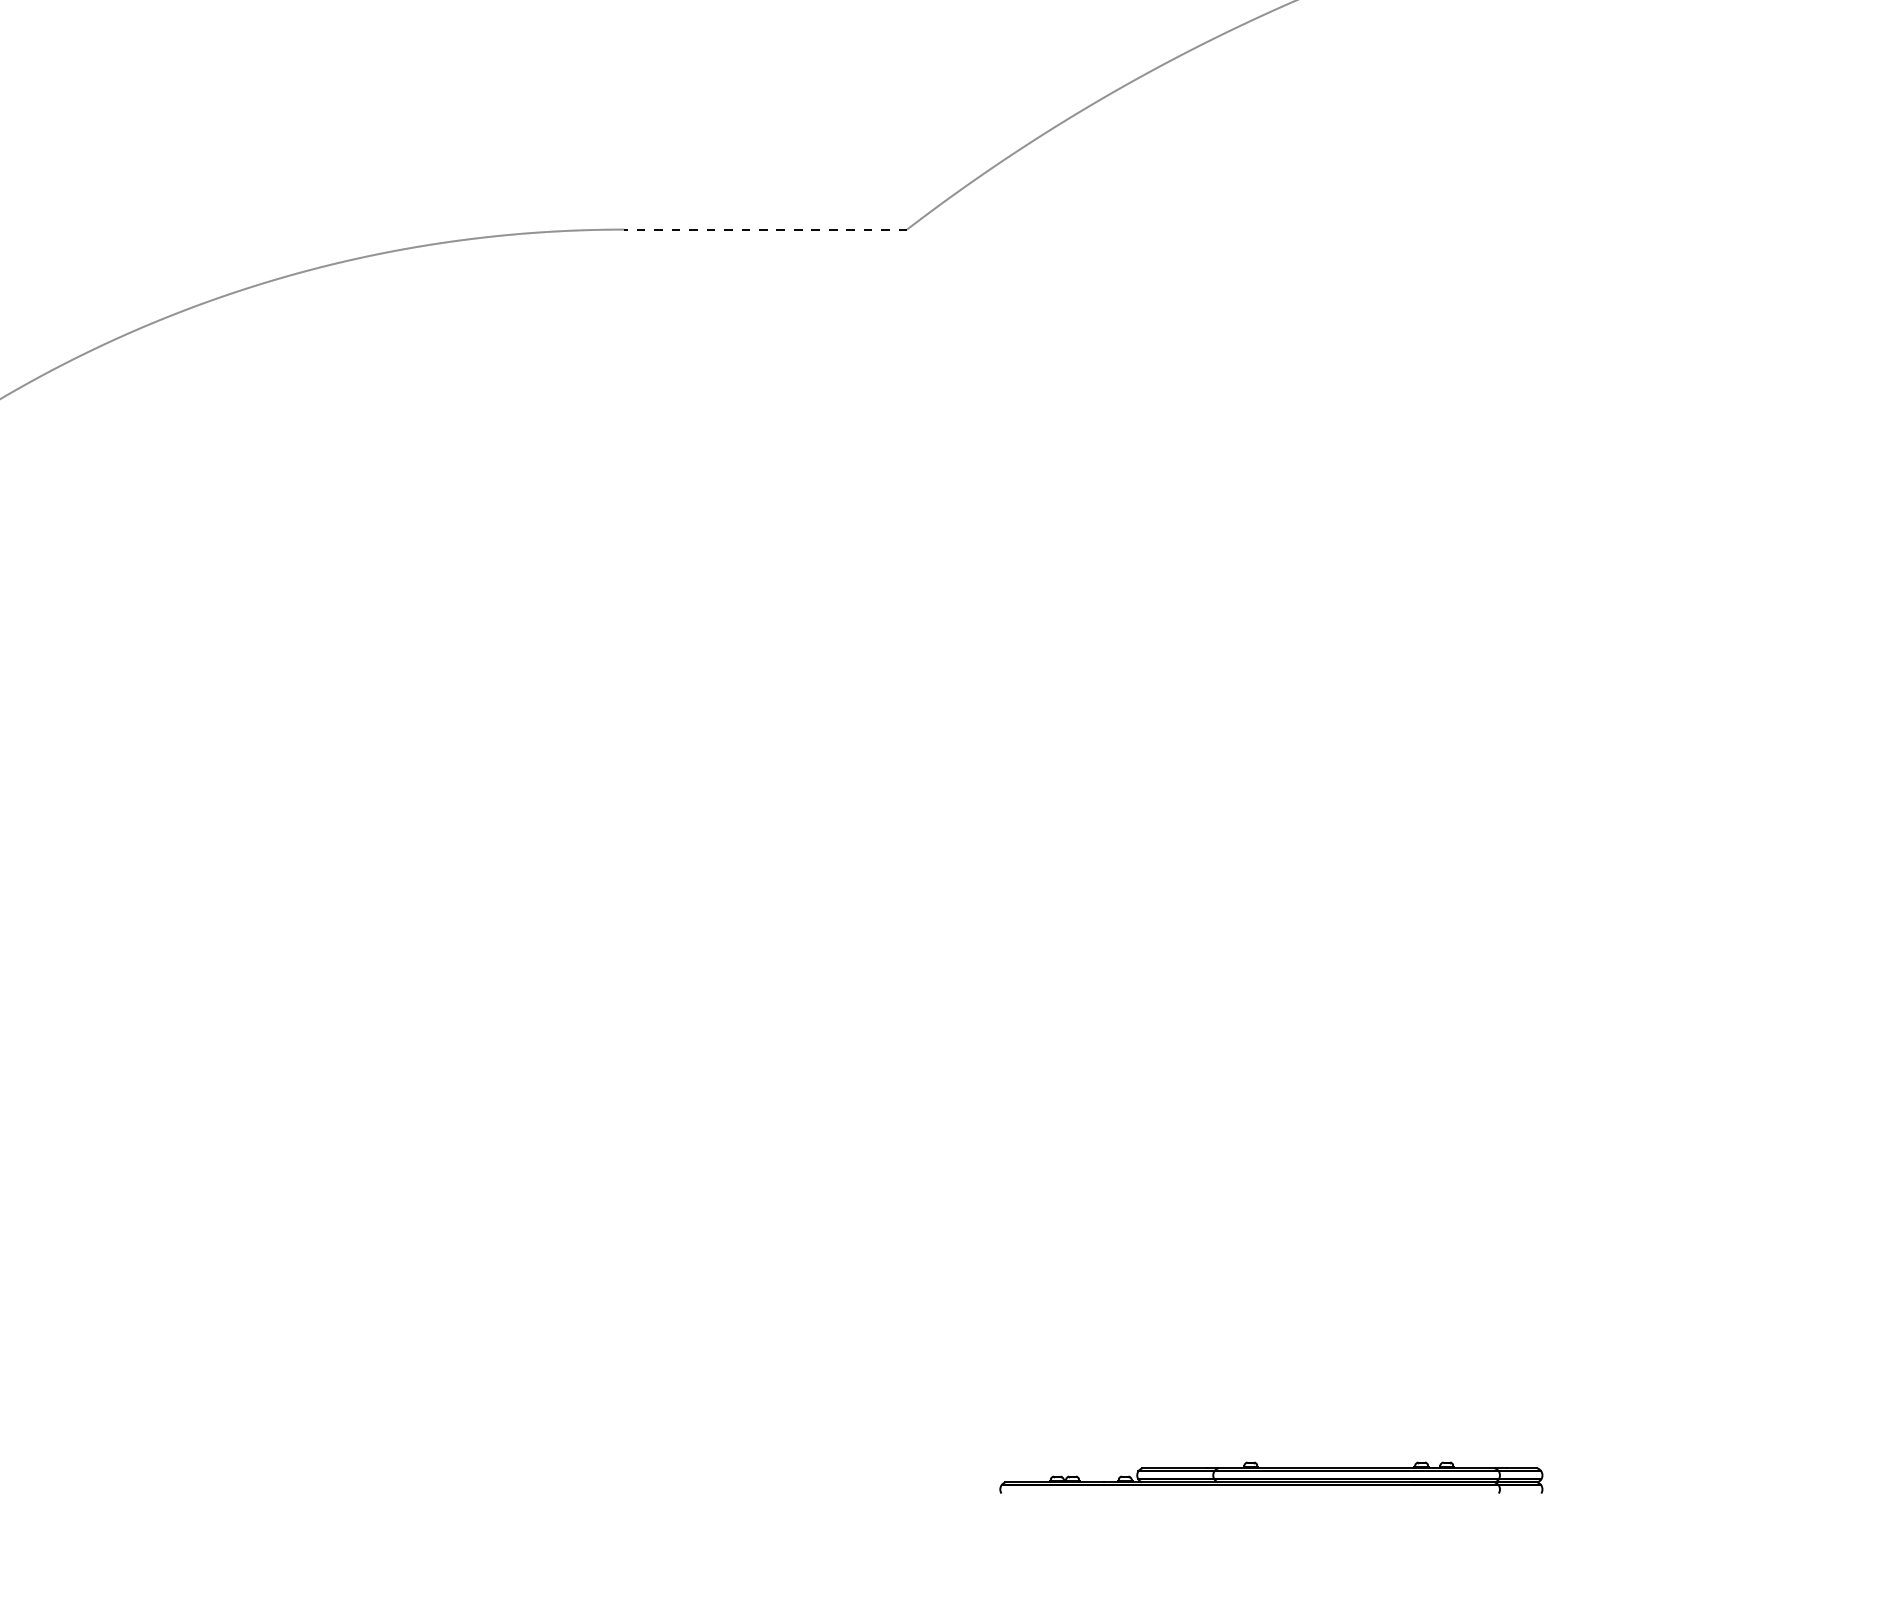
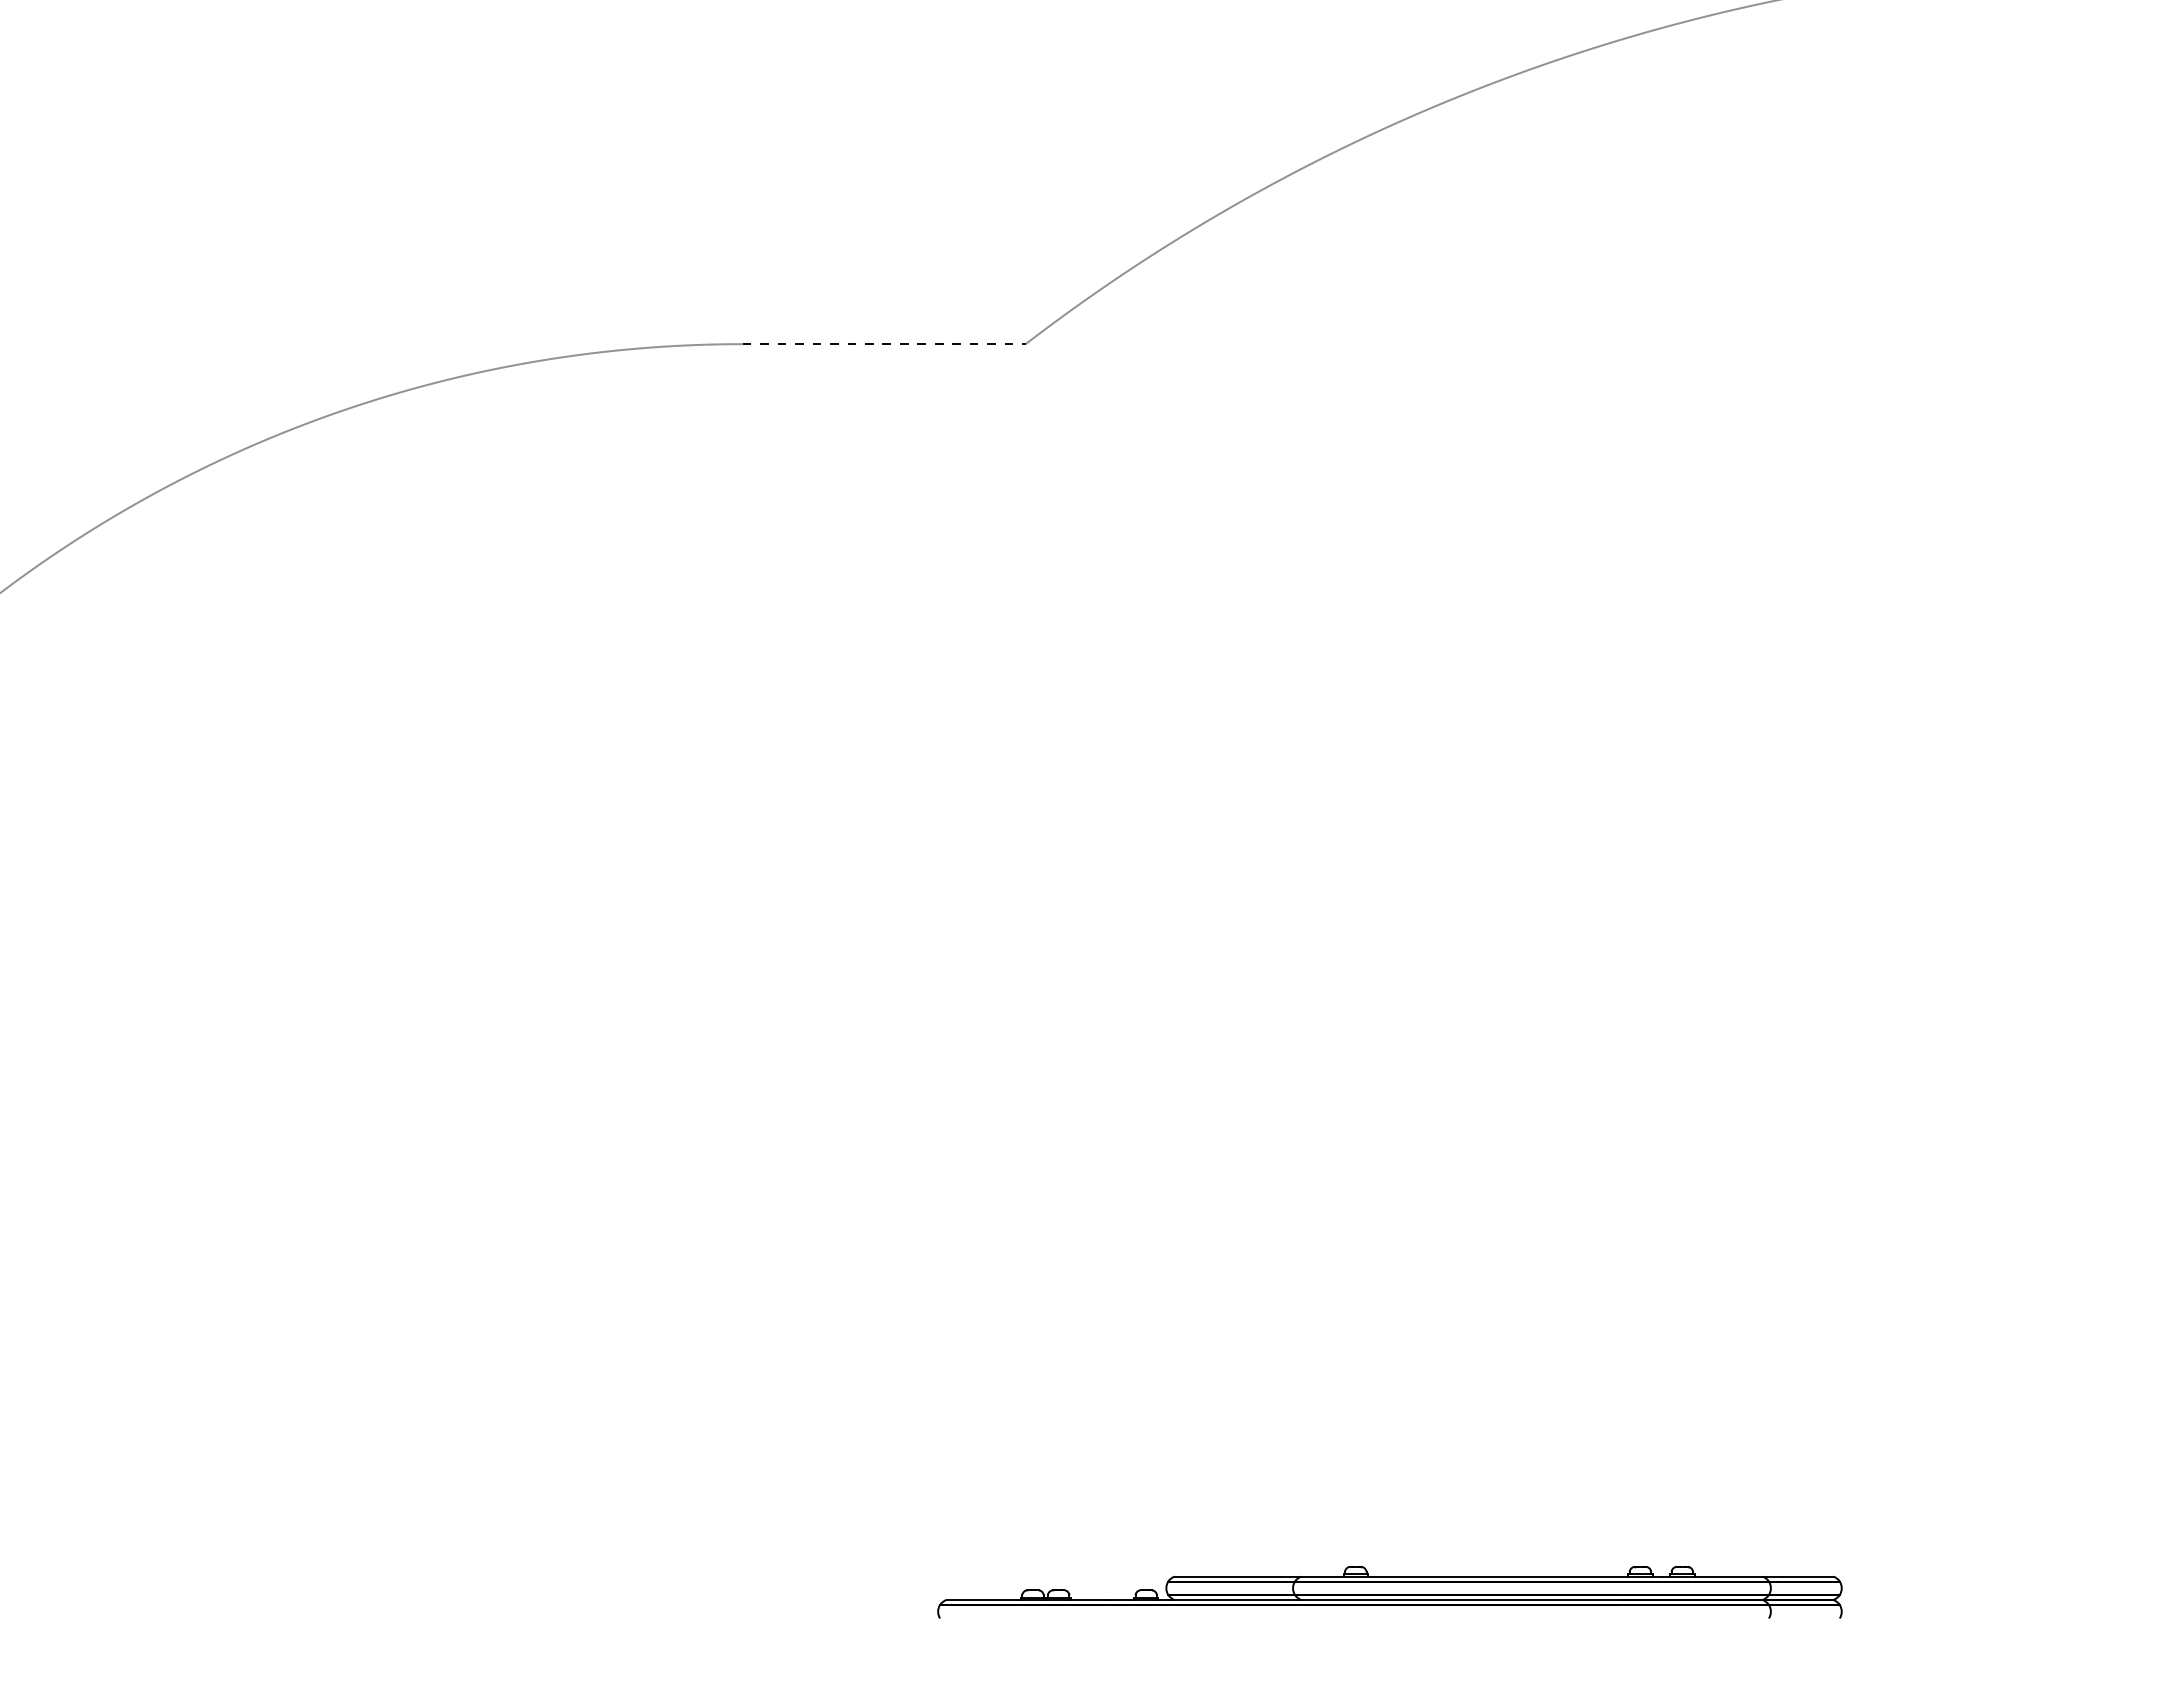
part: (1270, 1477) -> (1389, 1592), size x1.67

